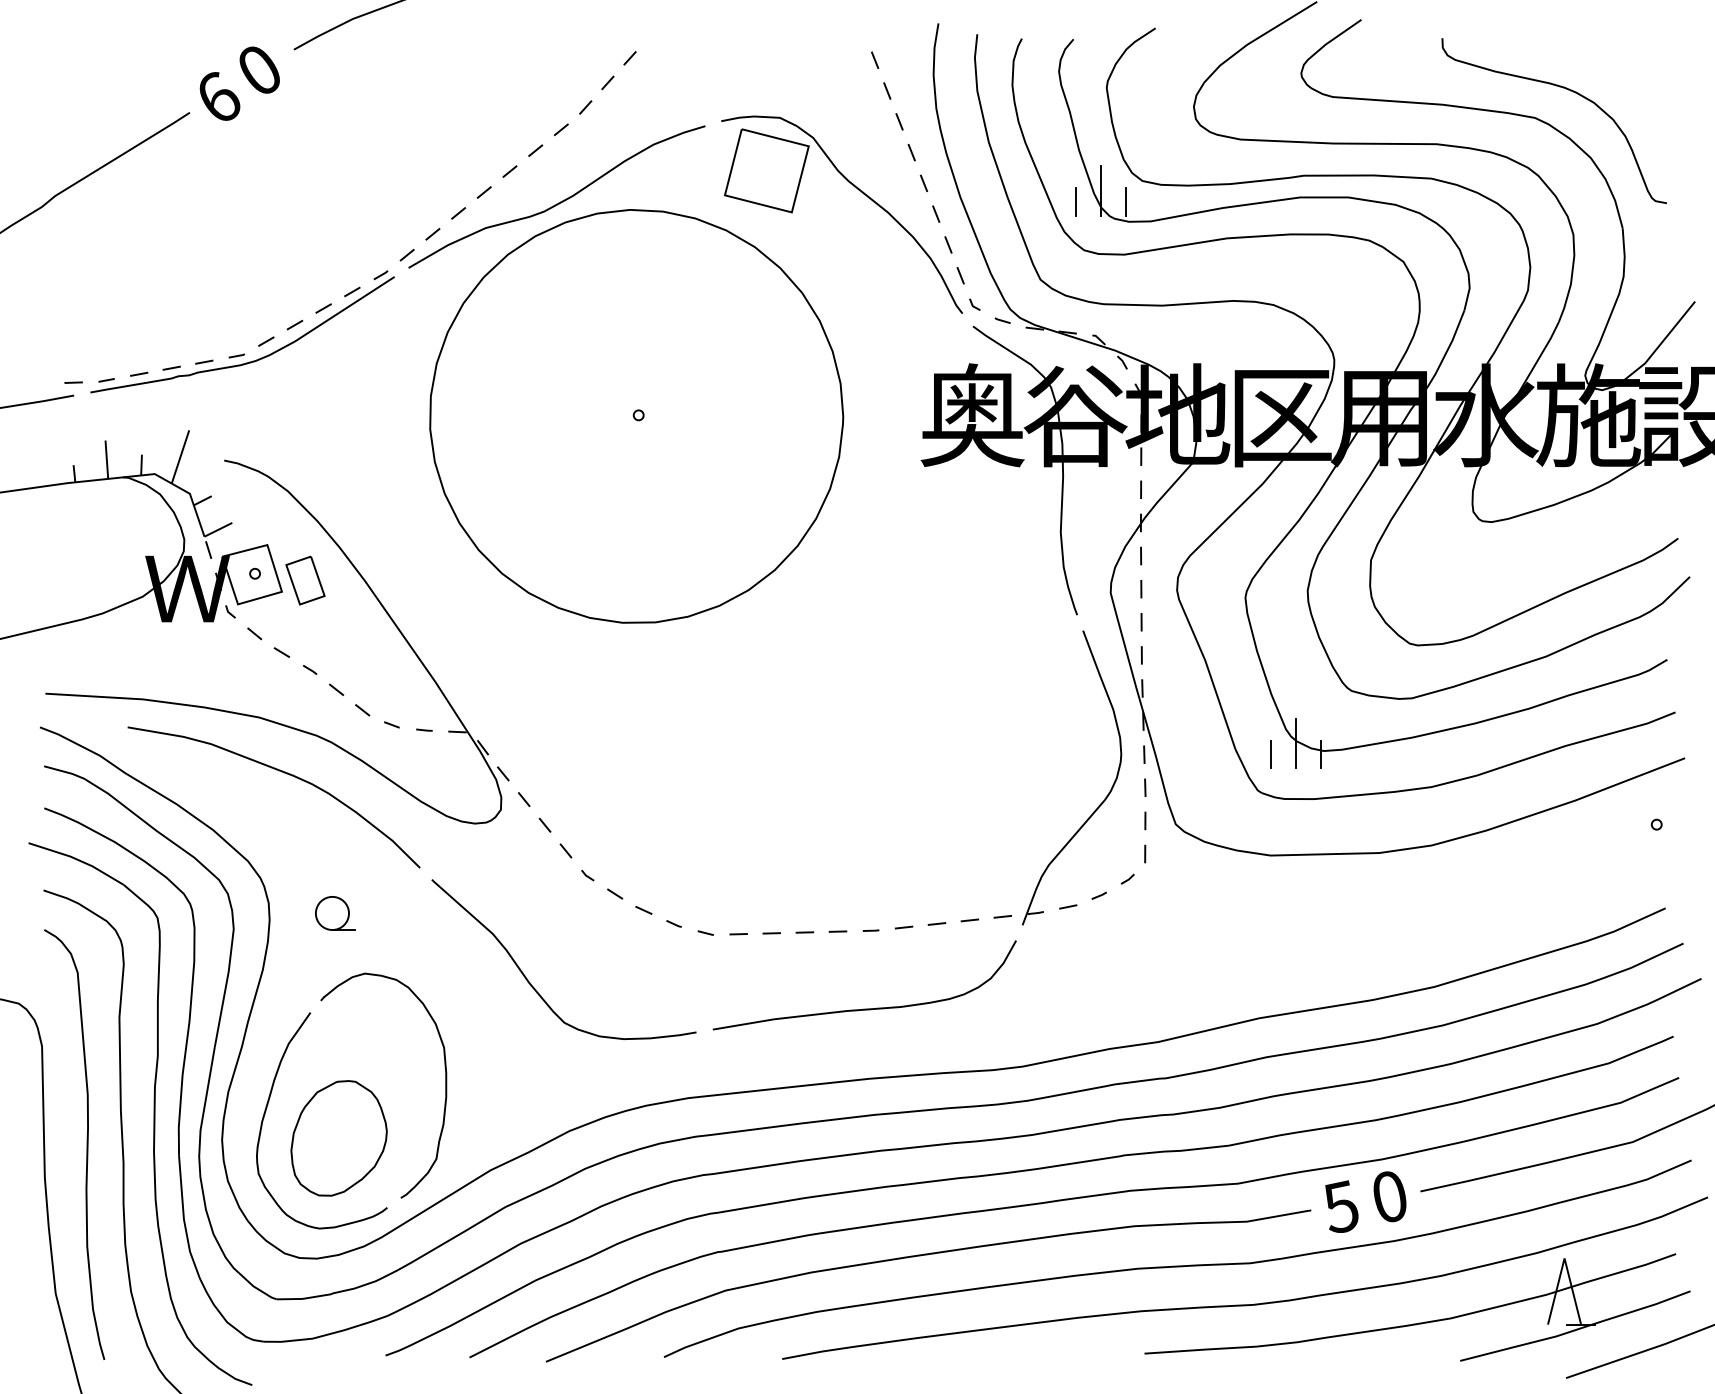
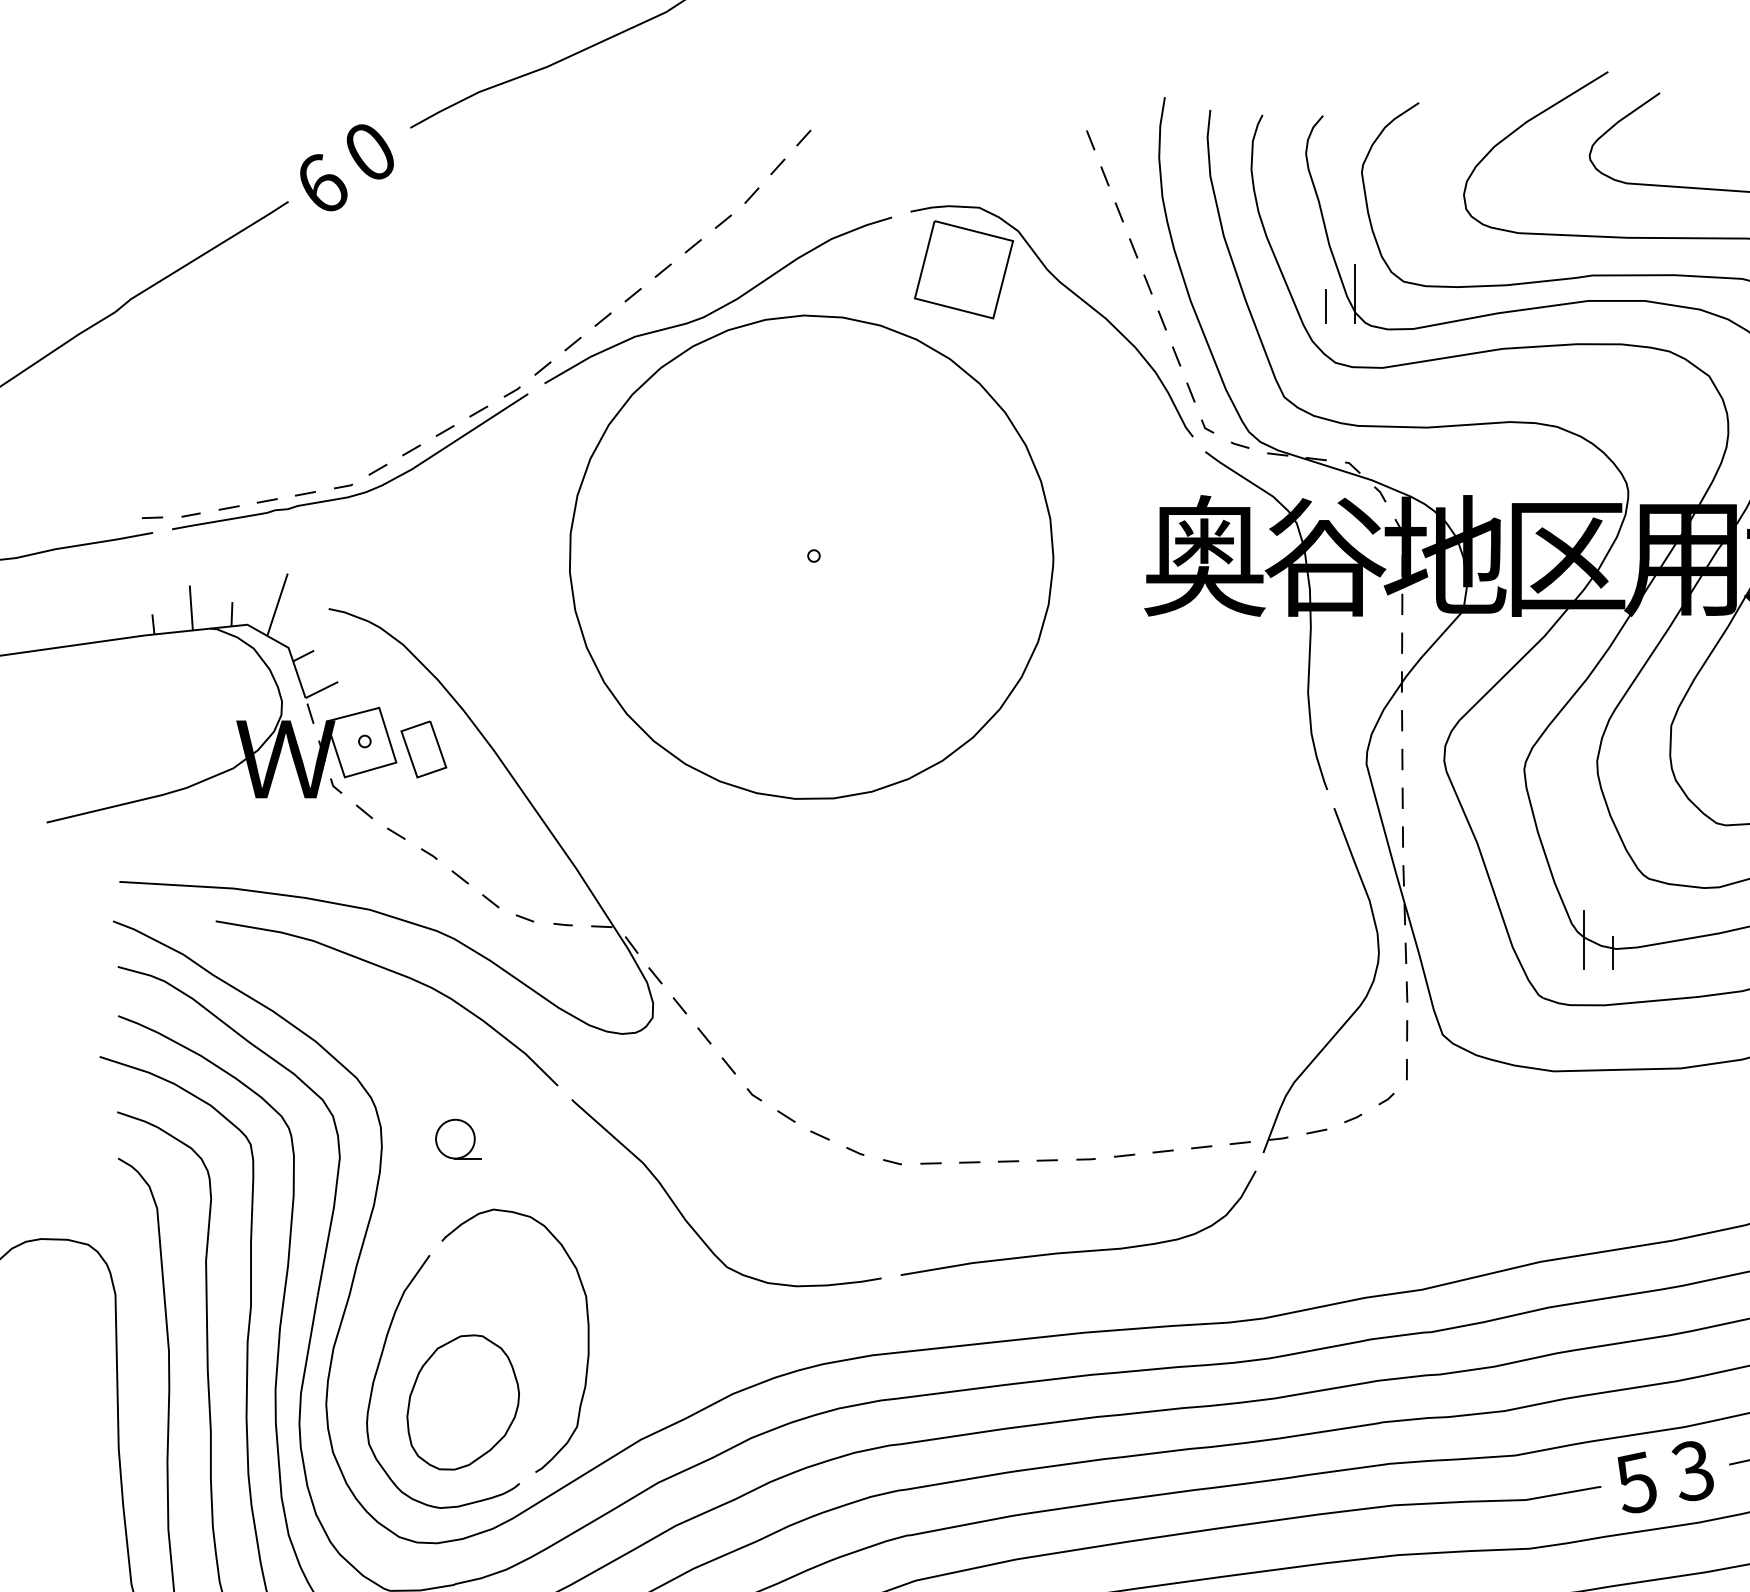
line: (1125, 202) -> (1383, 306), removed
line: (1271, 754) -> (1554, 953), removed
text: (1389, 1196) -> (1692, 1470), 0 -> 3

